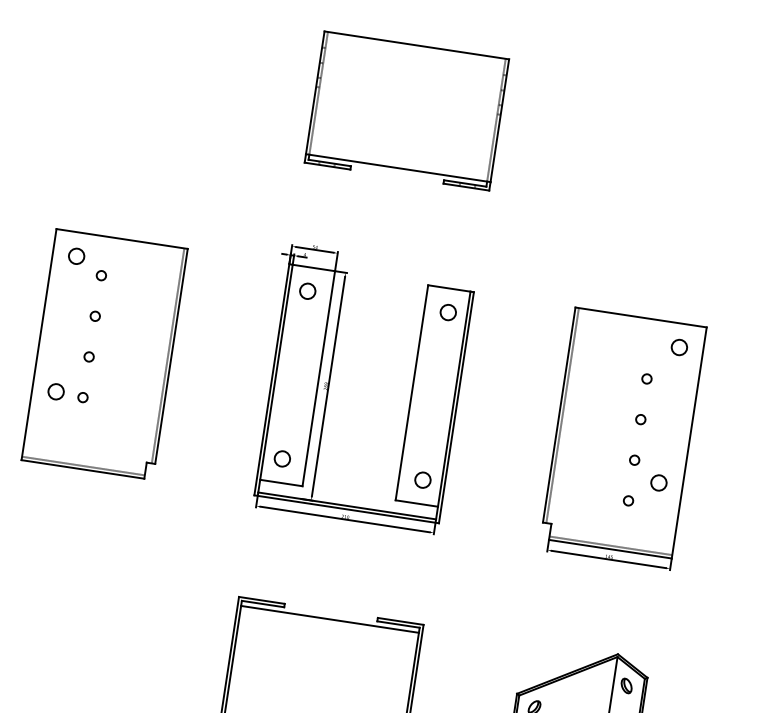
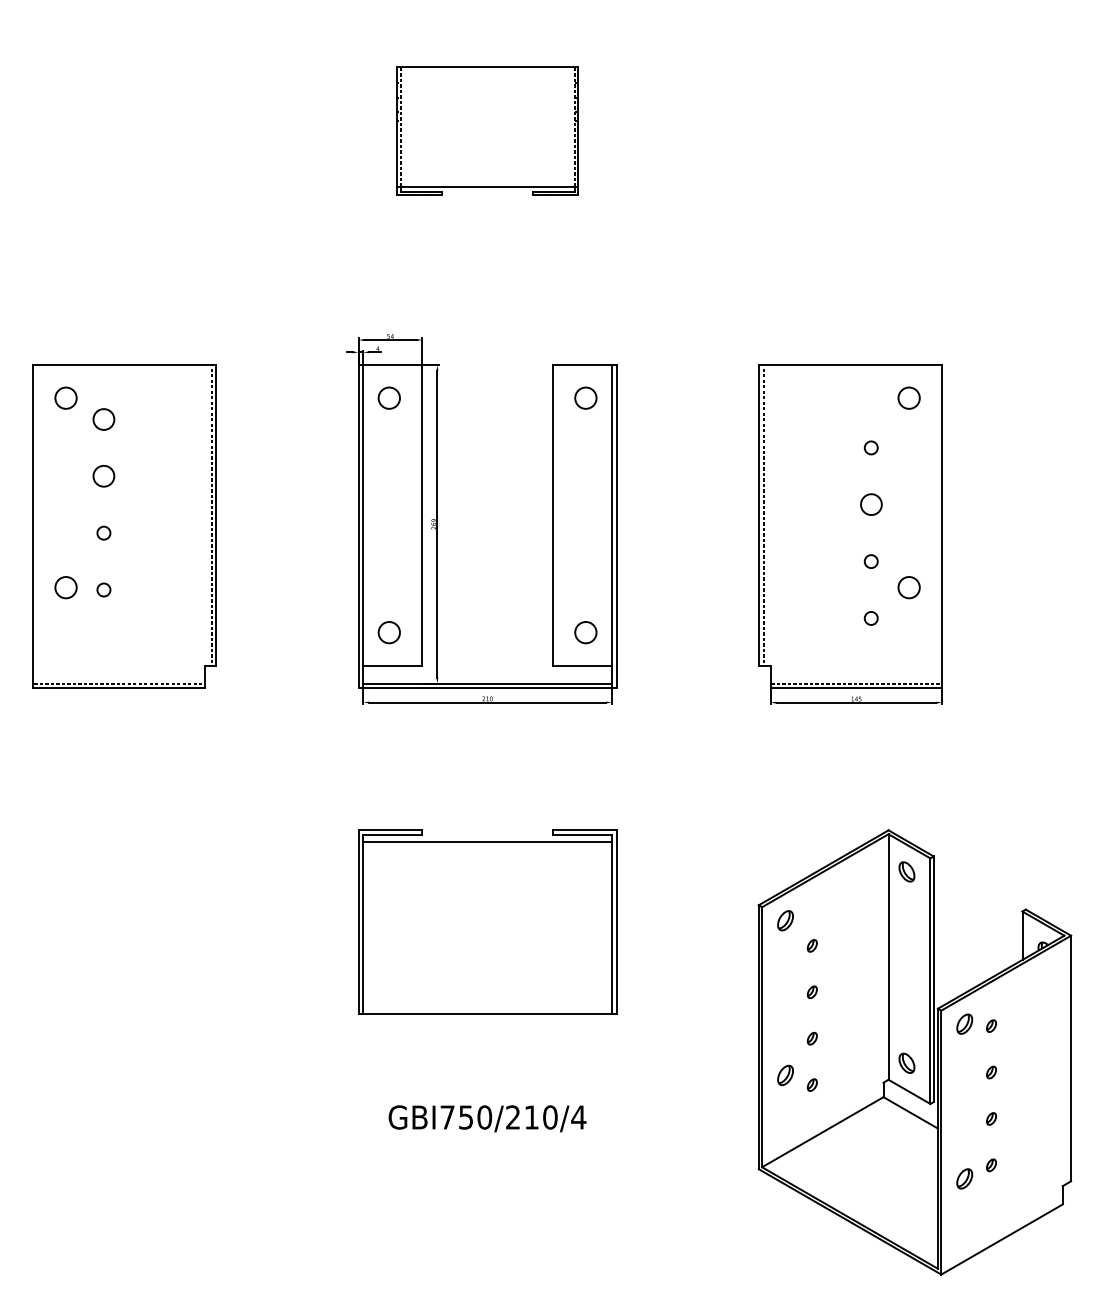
part: (406, 110) -> (487, 130), size x0.7
circle: (101, 275) -> (103, 419), size x1.6
circle: (94, 316) -> (103, 476), size x1.6
circle: (640, 419) -> (870, 504), size x1.6

